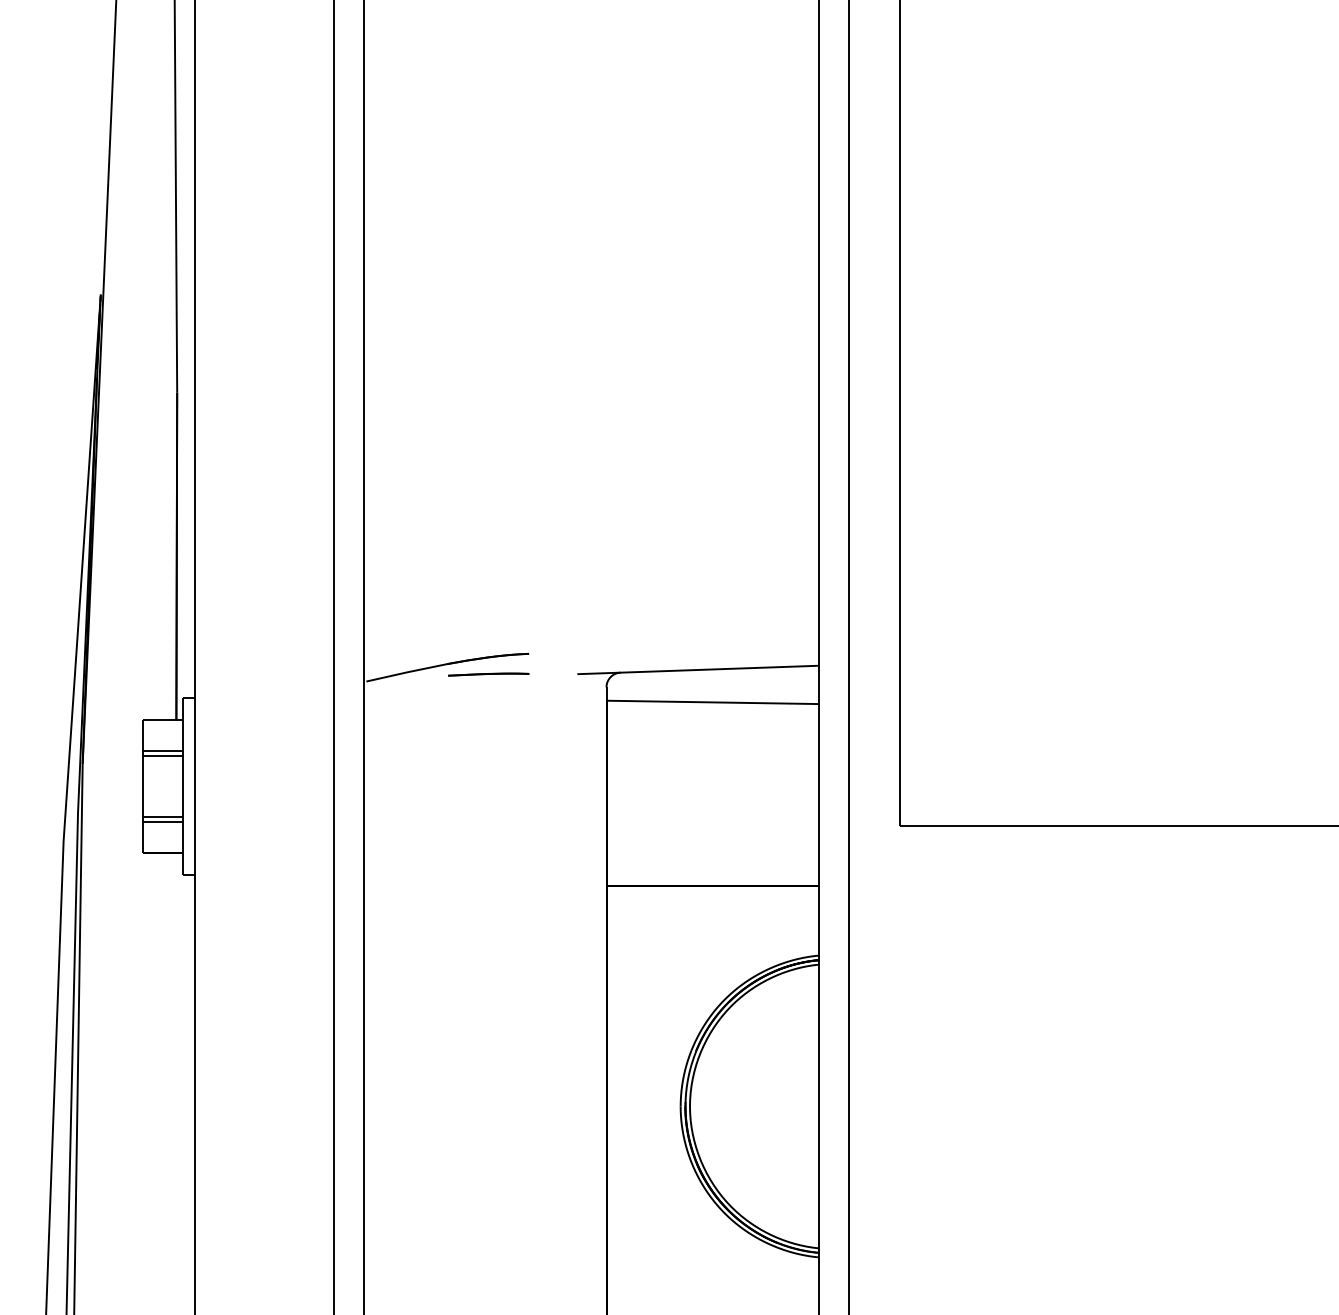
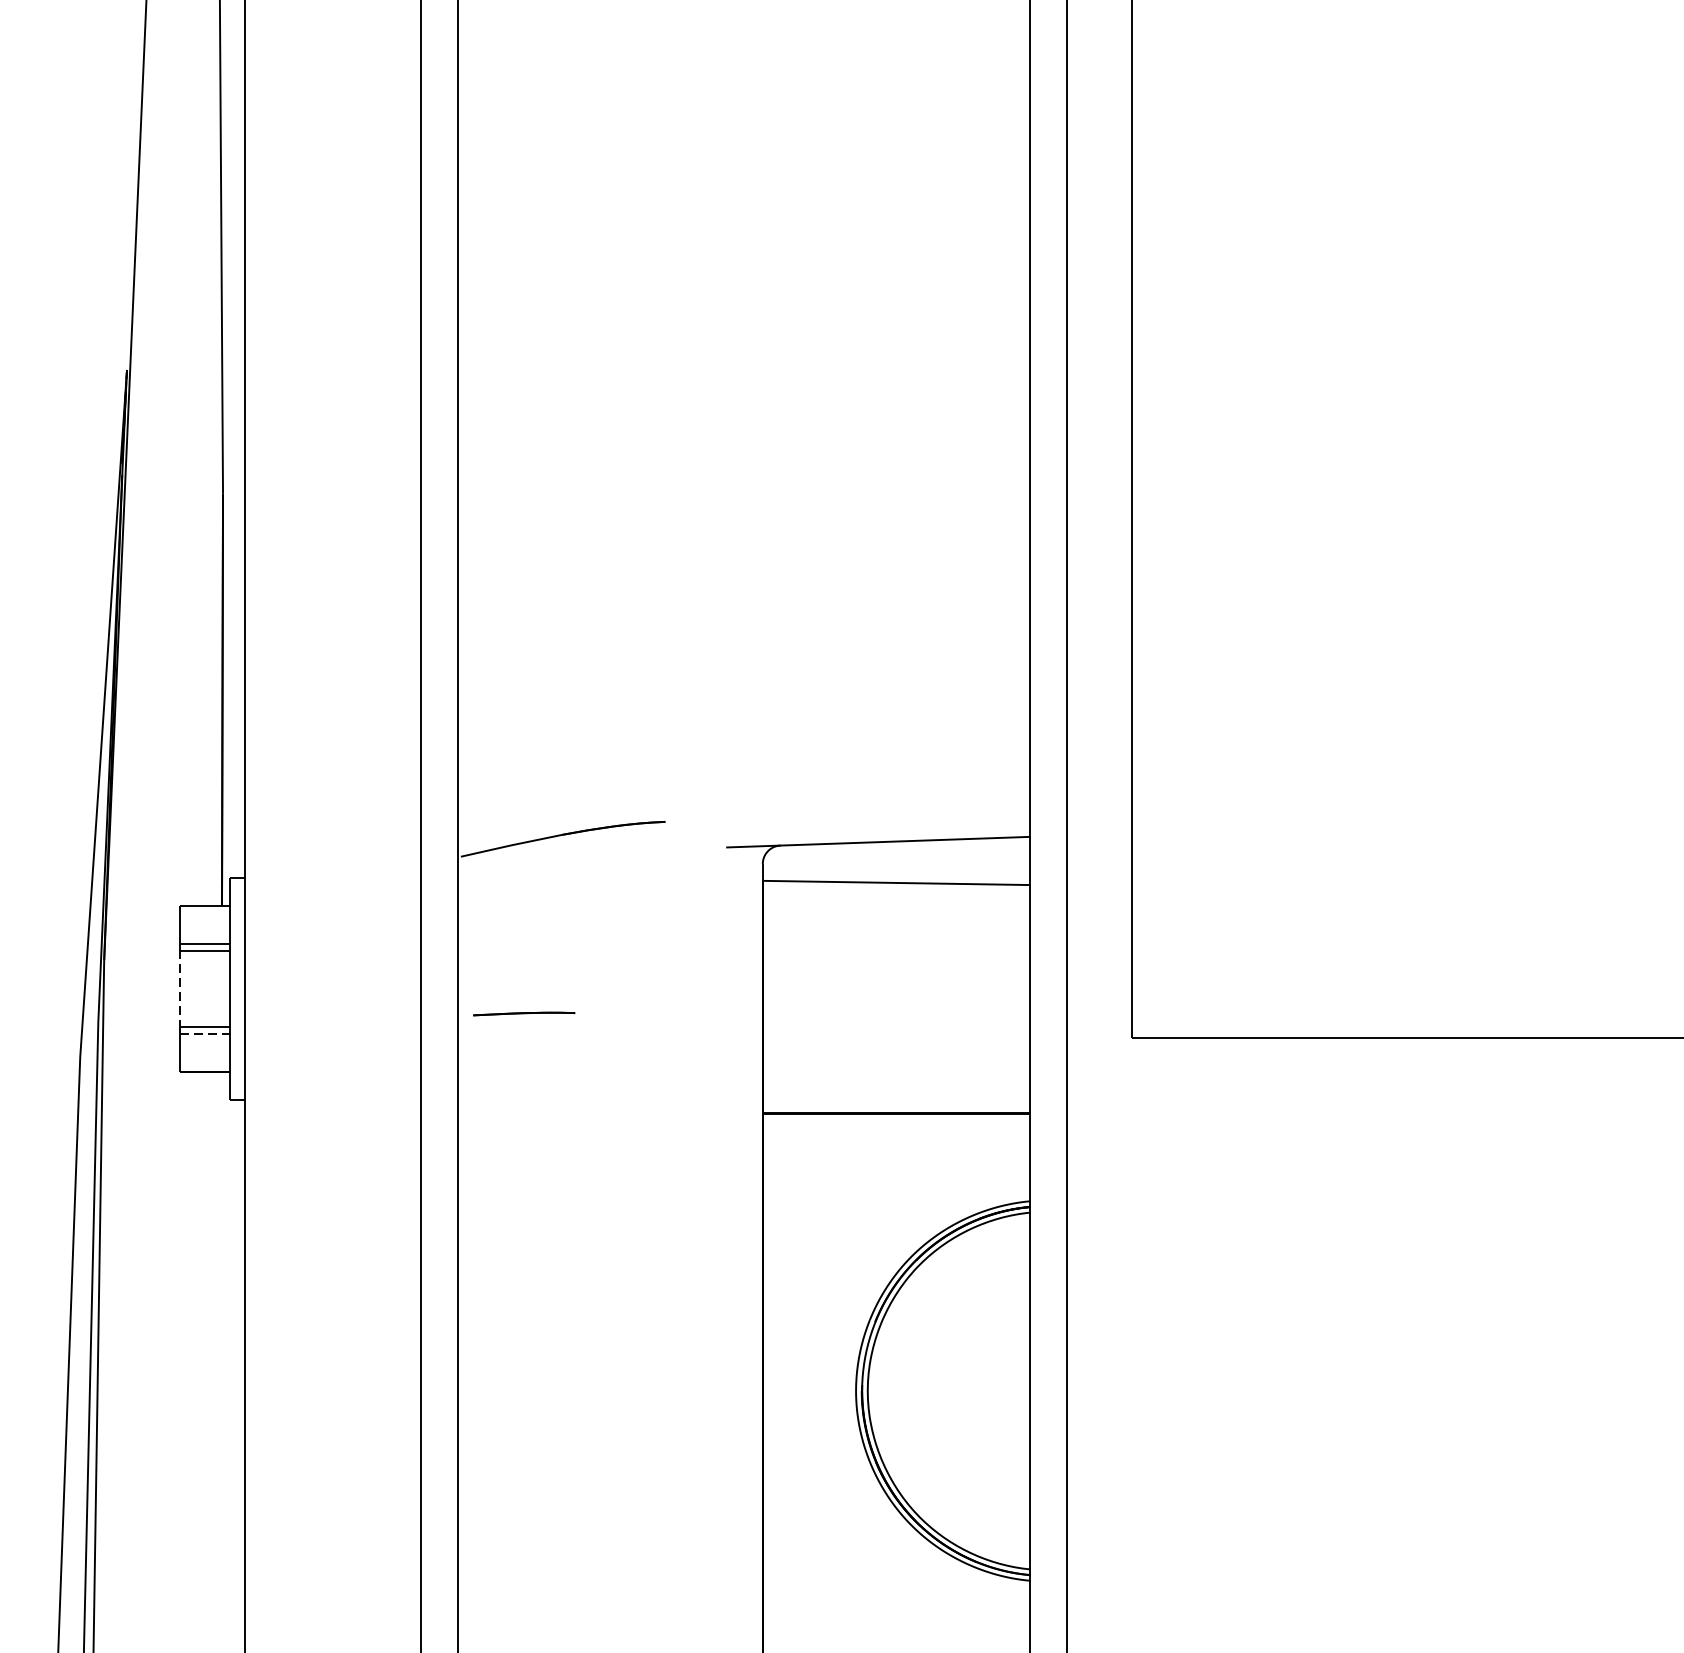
line: (488, 674) -> (523, 1013), moved
line: (143, 787) -> (180, 989), solid -> dashed
line: (163, 822) -> (205, 1033), solid -> dashed

